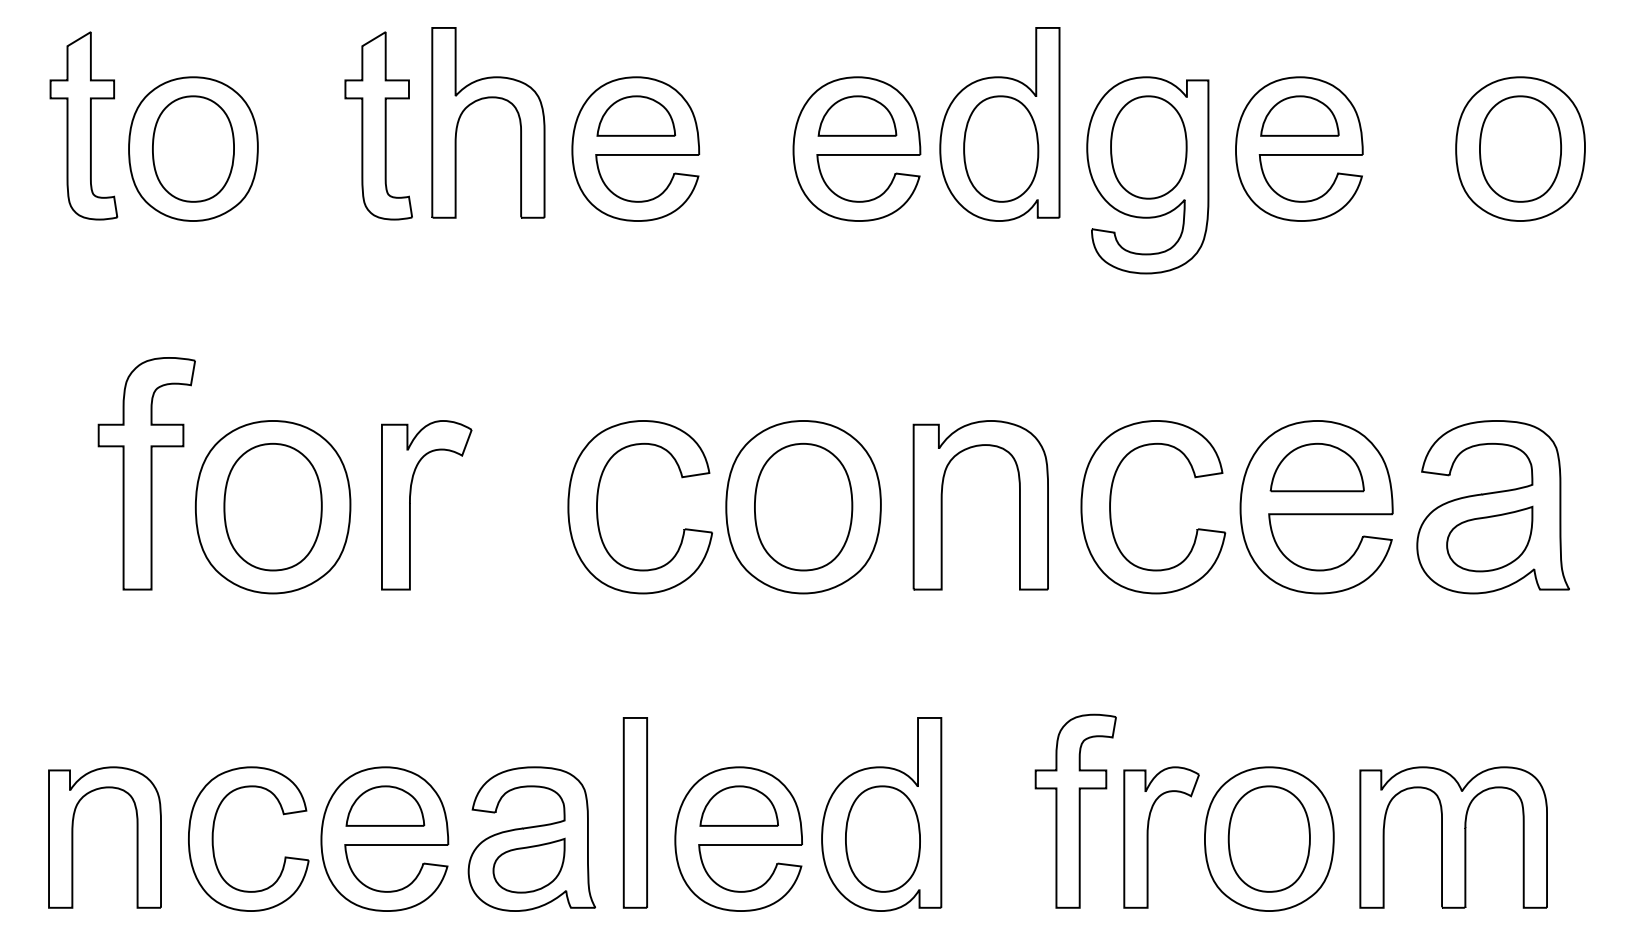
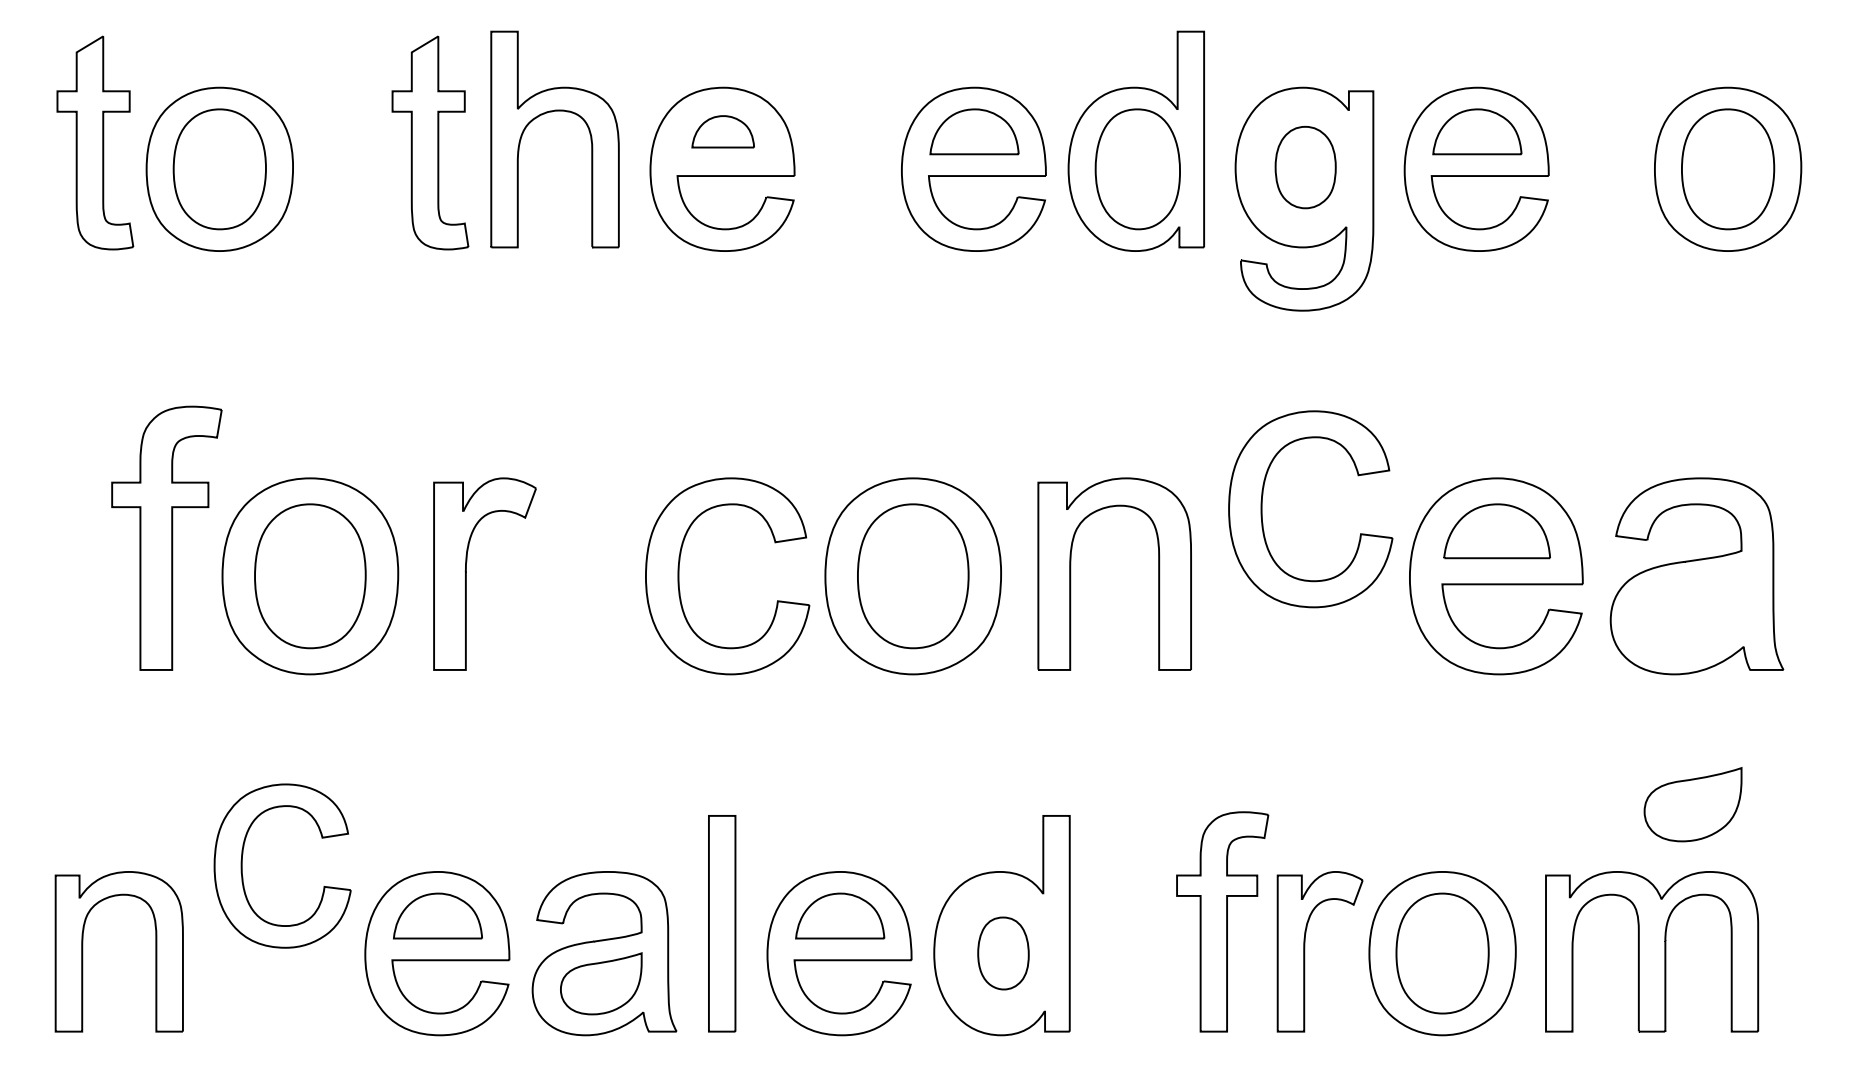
part: (636, 115) -> (723, 131), size x0.7
part: (1148, 147) -> (1305, 167), size x0.7
part: (1111, 512) -> (1263, 515), moved
part: (1489, 538) -> (1692, 803), moved
part: (213, 838) -> (242, 865), moved
part: (882, 838) -> (1002, 952), size x0.6

